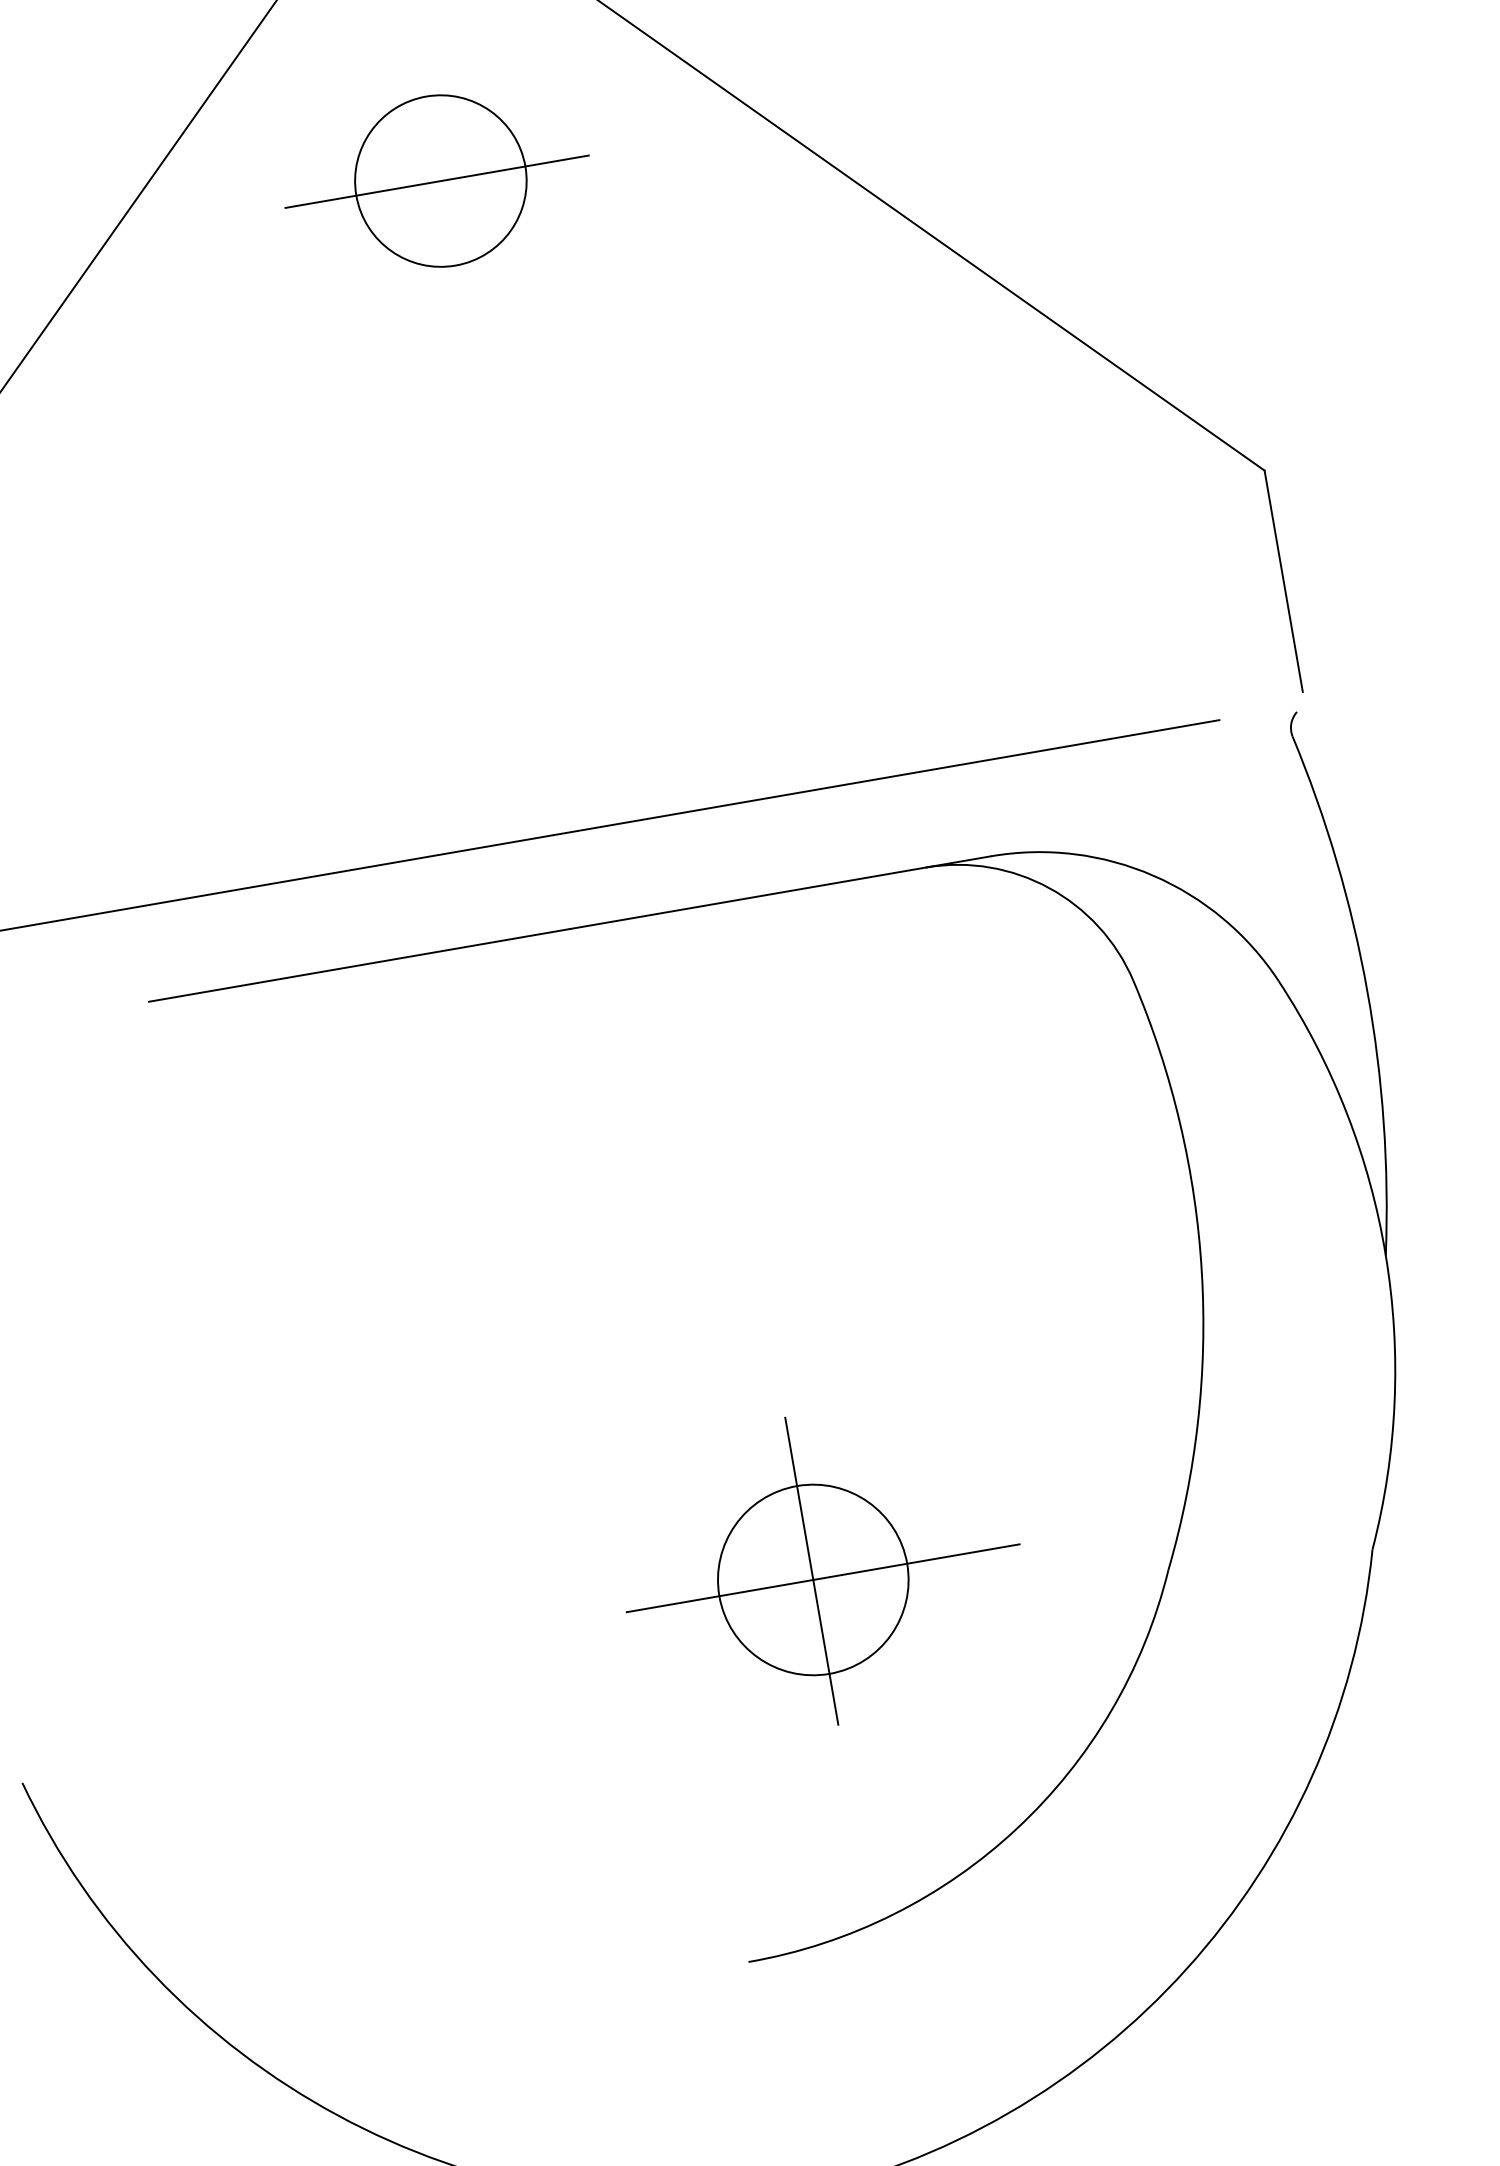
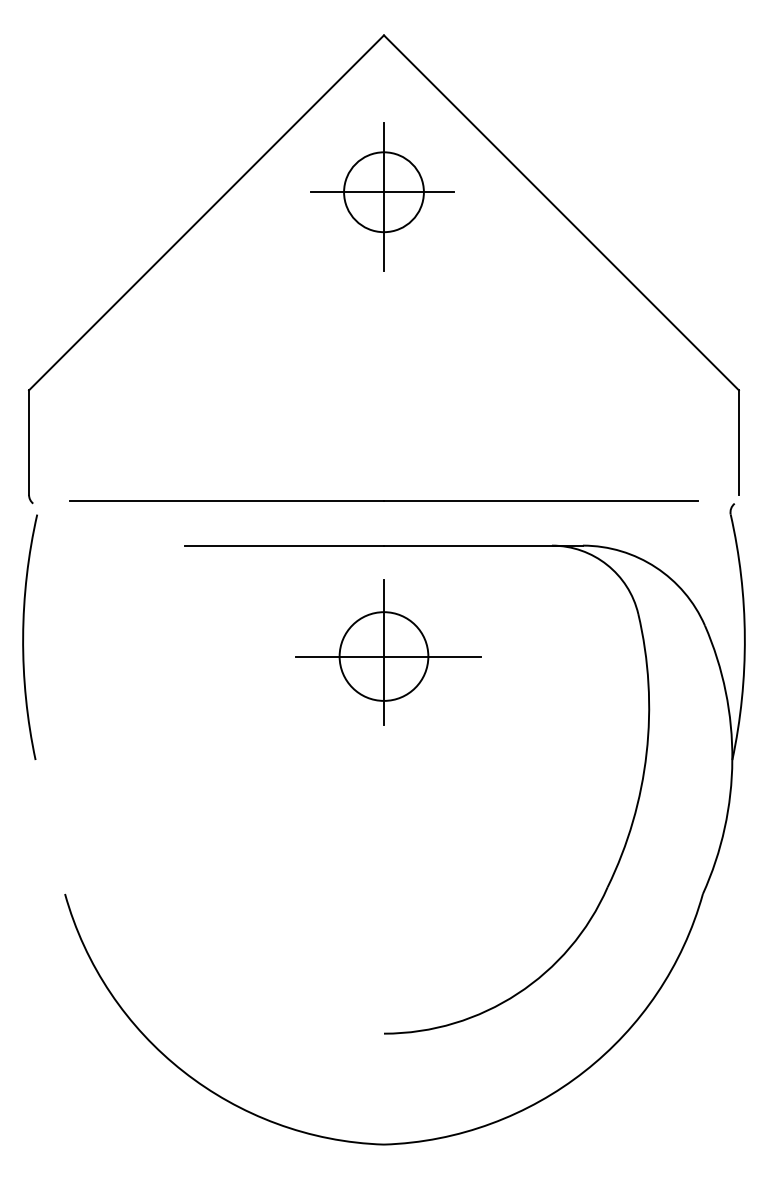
line: (443, 189) -> (384, 196), added
part: (821, 1569) -> (388, 652), moved

